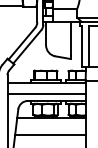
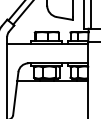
line: (46, 93) -> (47, 55), removed
line: (50, 134) -> (51, 98), removed

